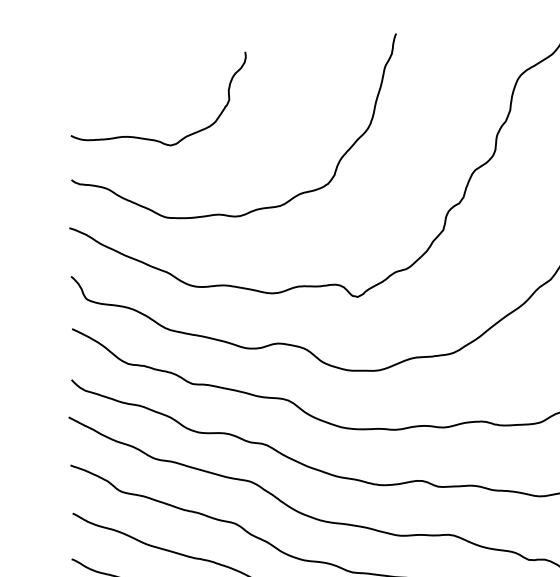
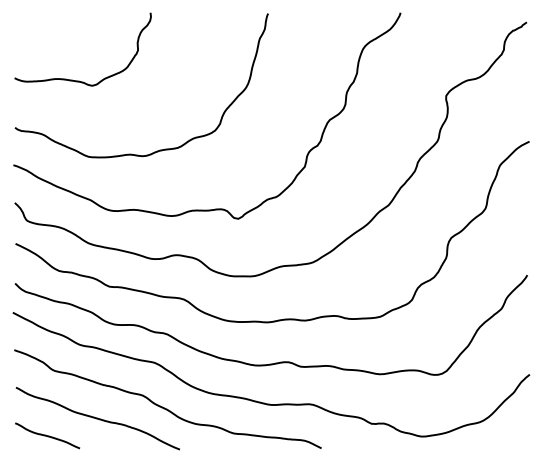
curve: (154, 138) -> (79, 80), moved

